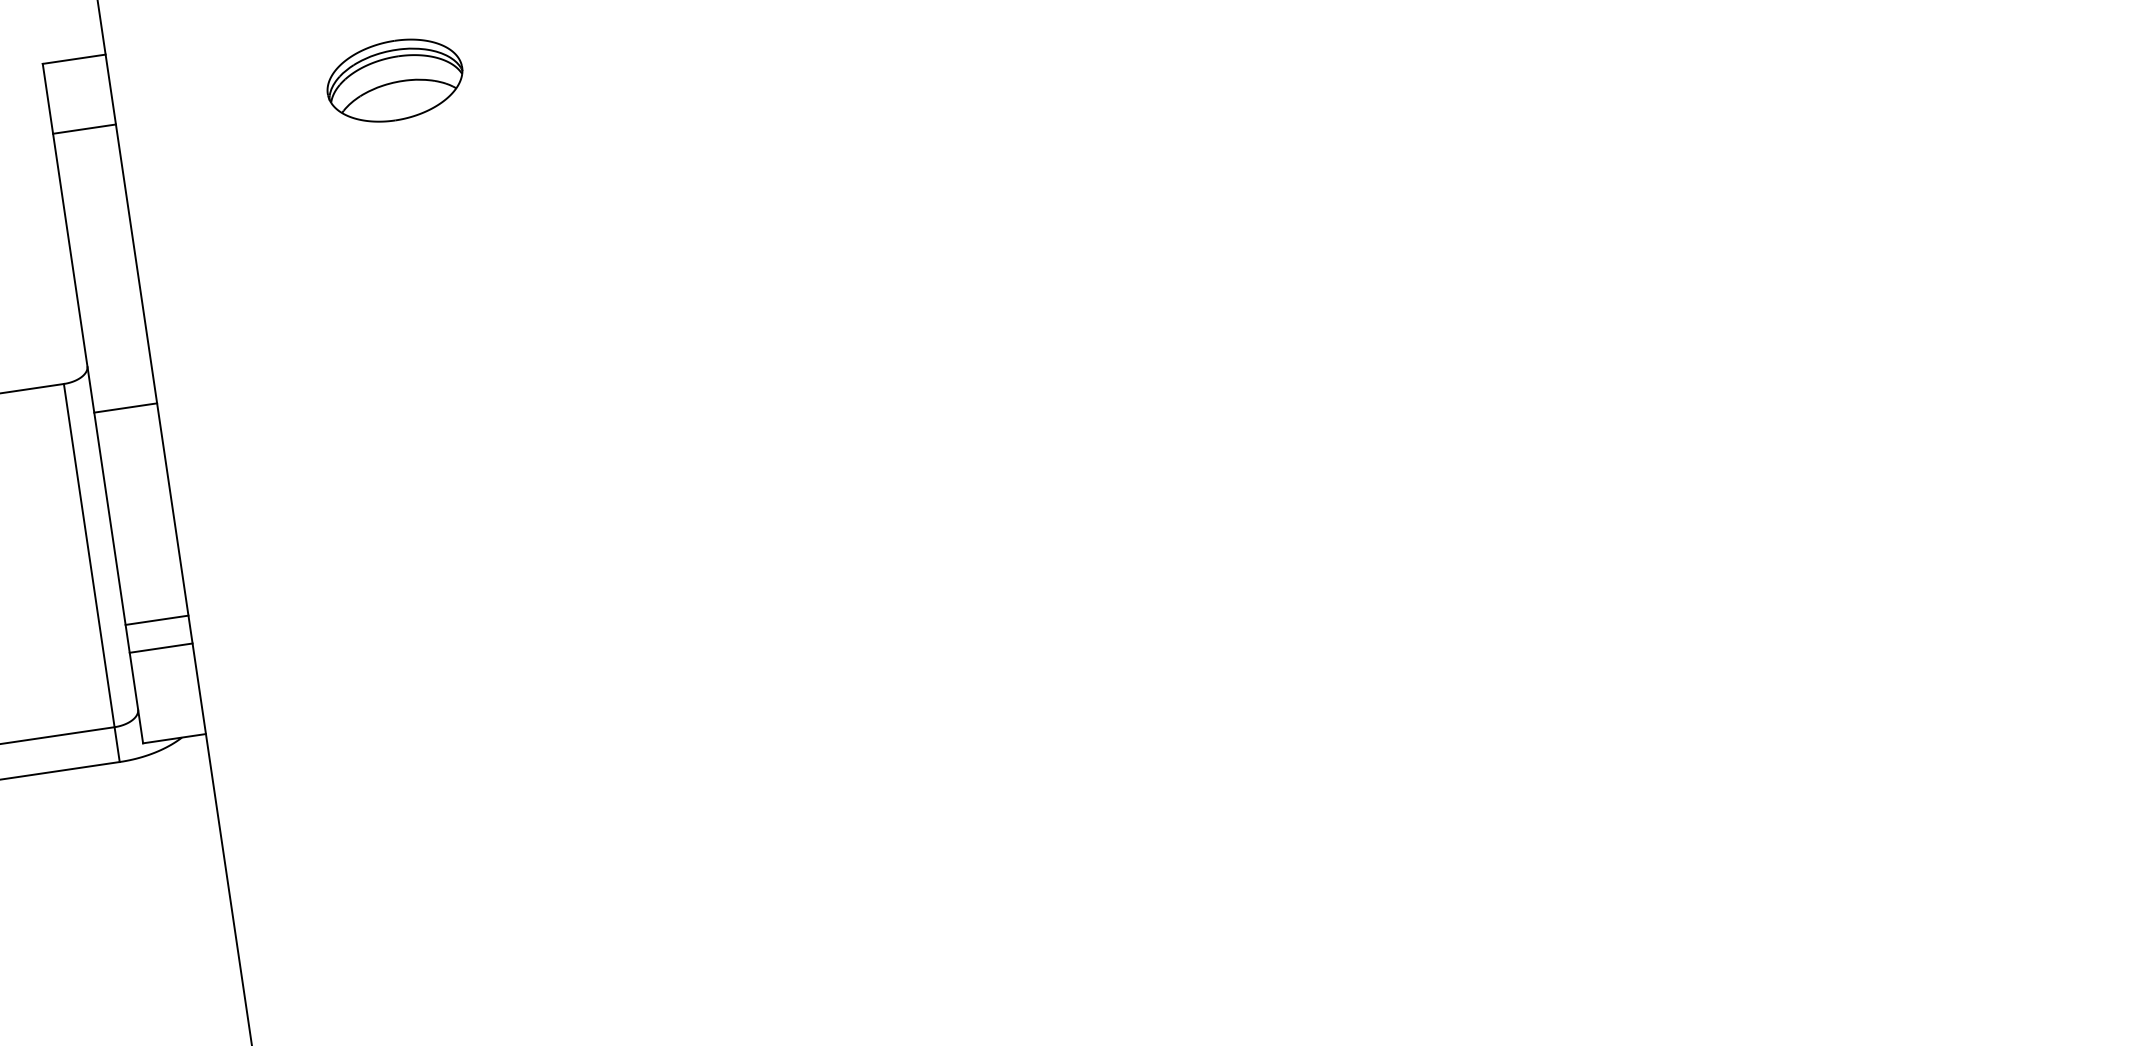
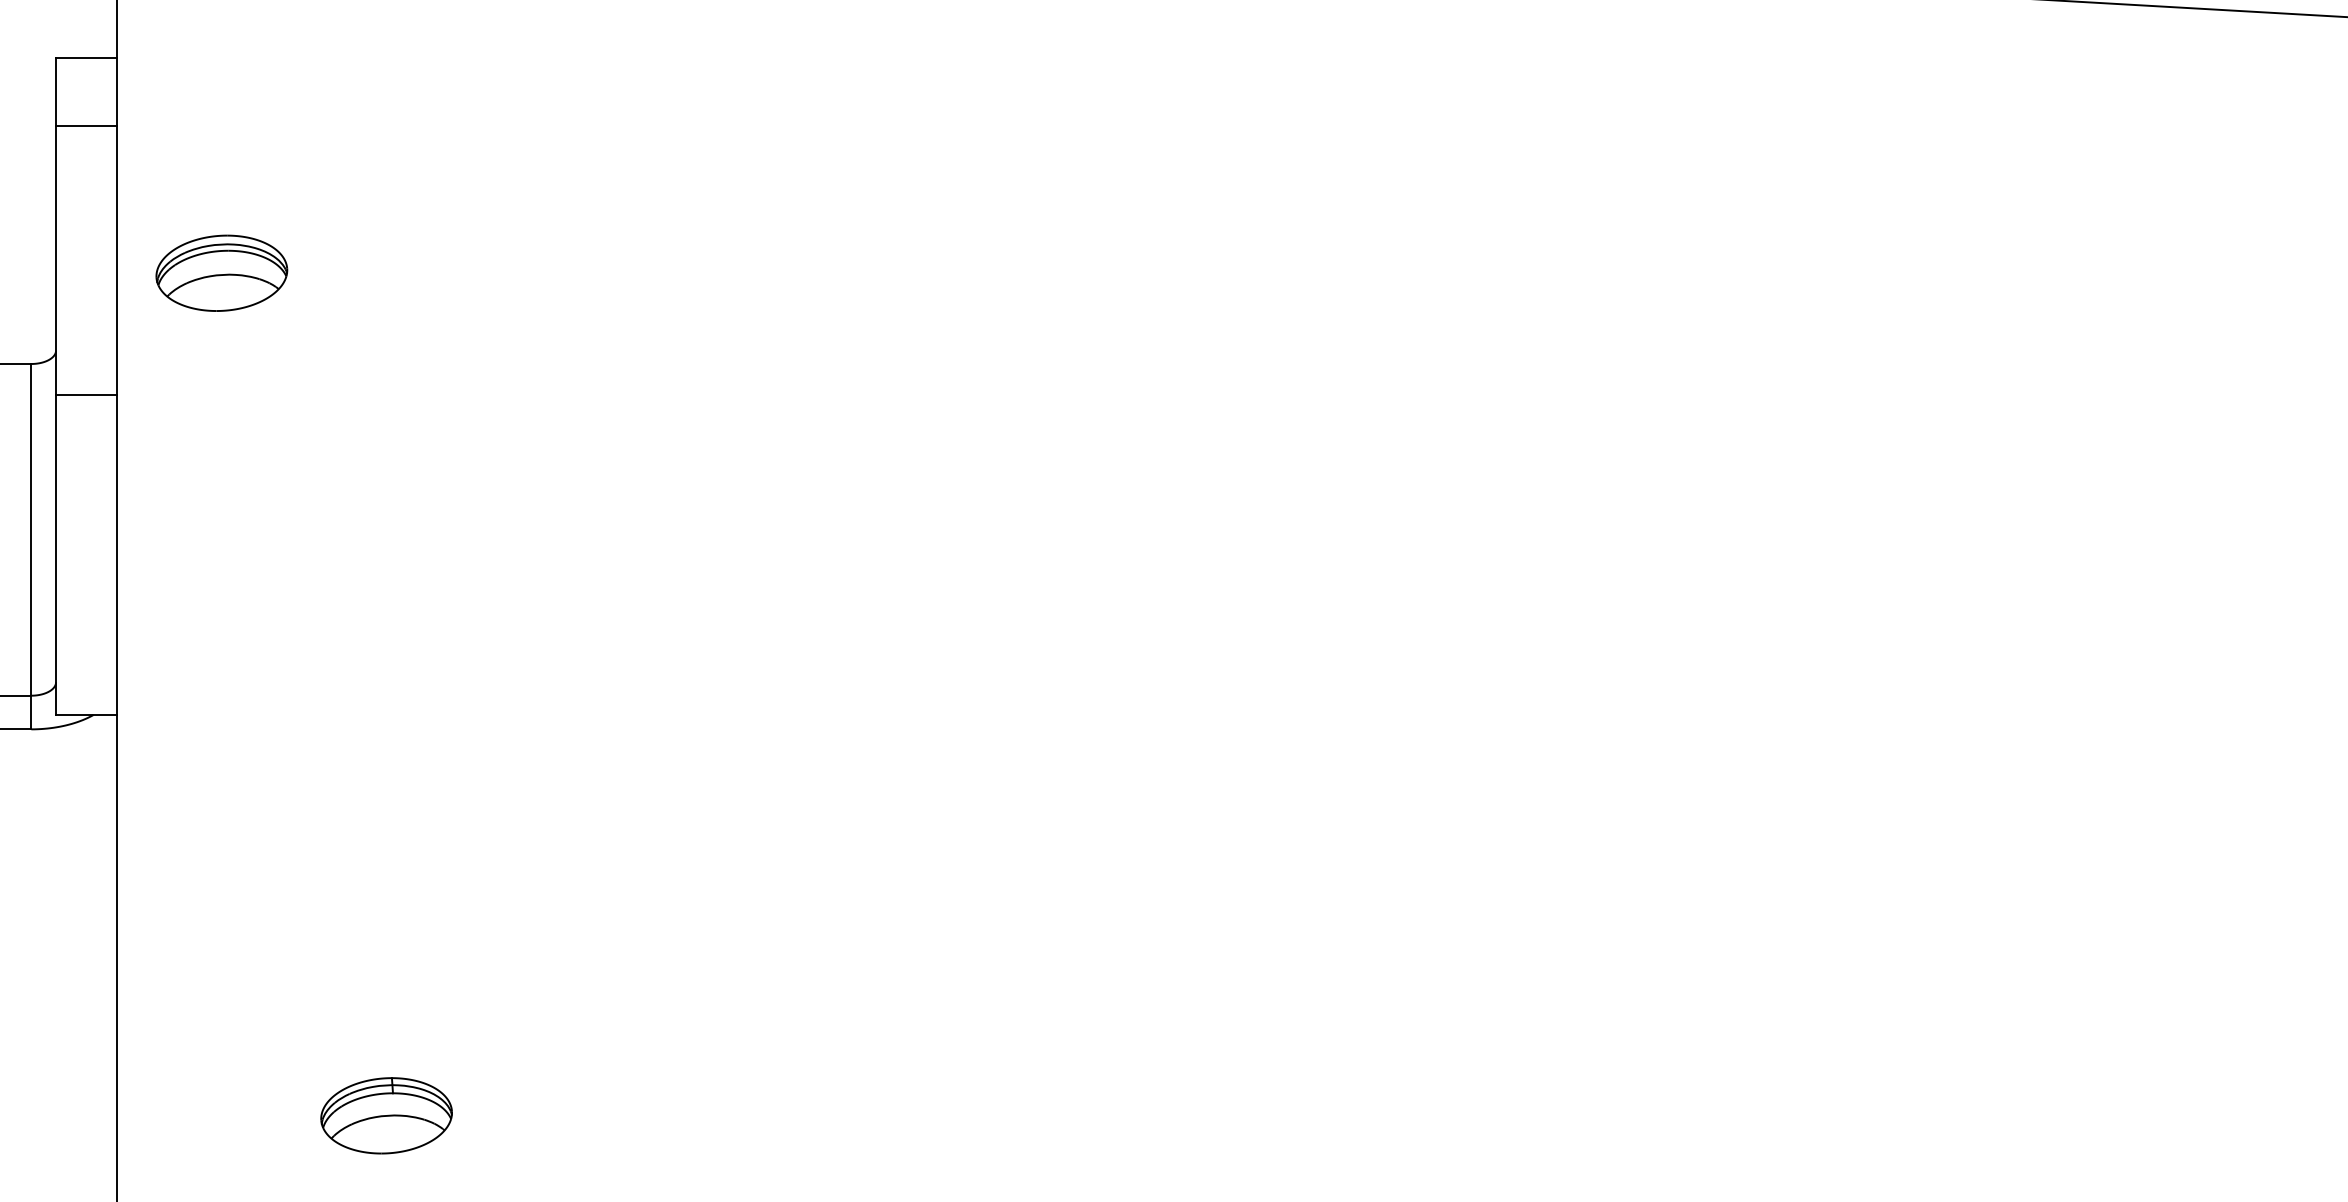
part: (394, 79) -> (221, 272), moved
line: (157, 620) -> (86, 600), removed
line: (161, 648) -> (86, 627), removed

